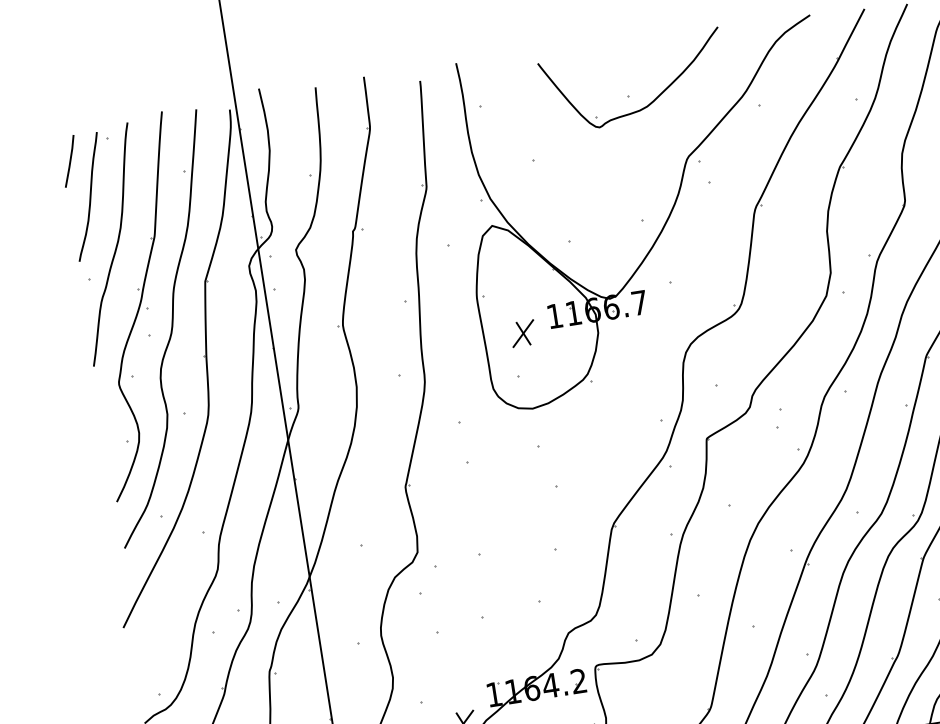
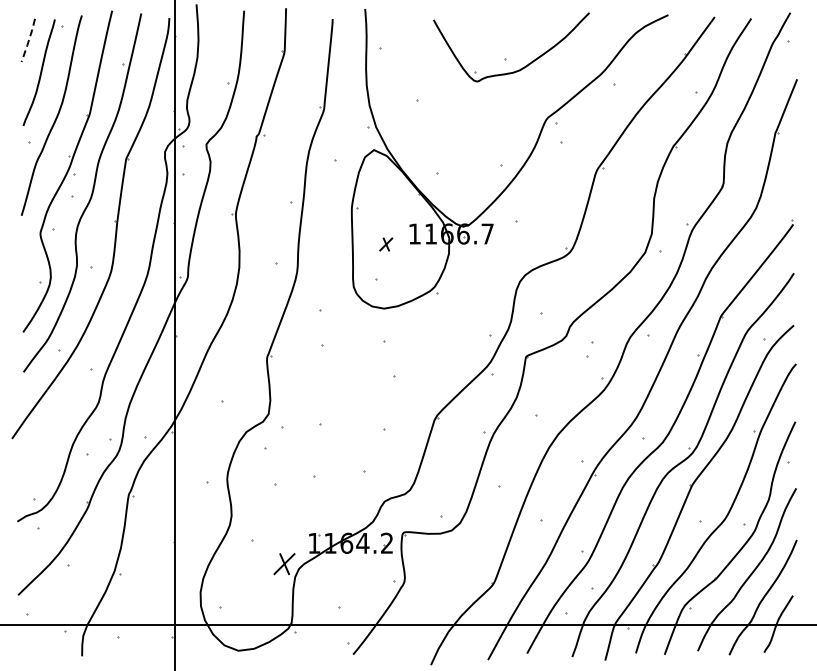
line: (69, 161) -> (28, 40), solid -> dashed
part: (523, 333) -> (386, 244), size x0.6

